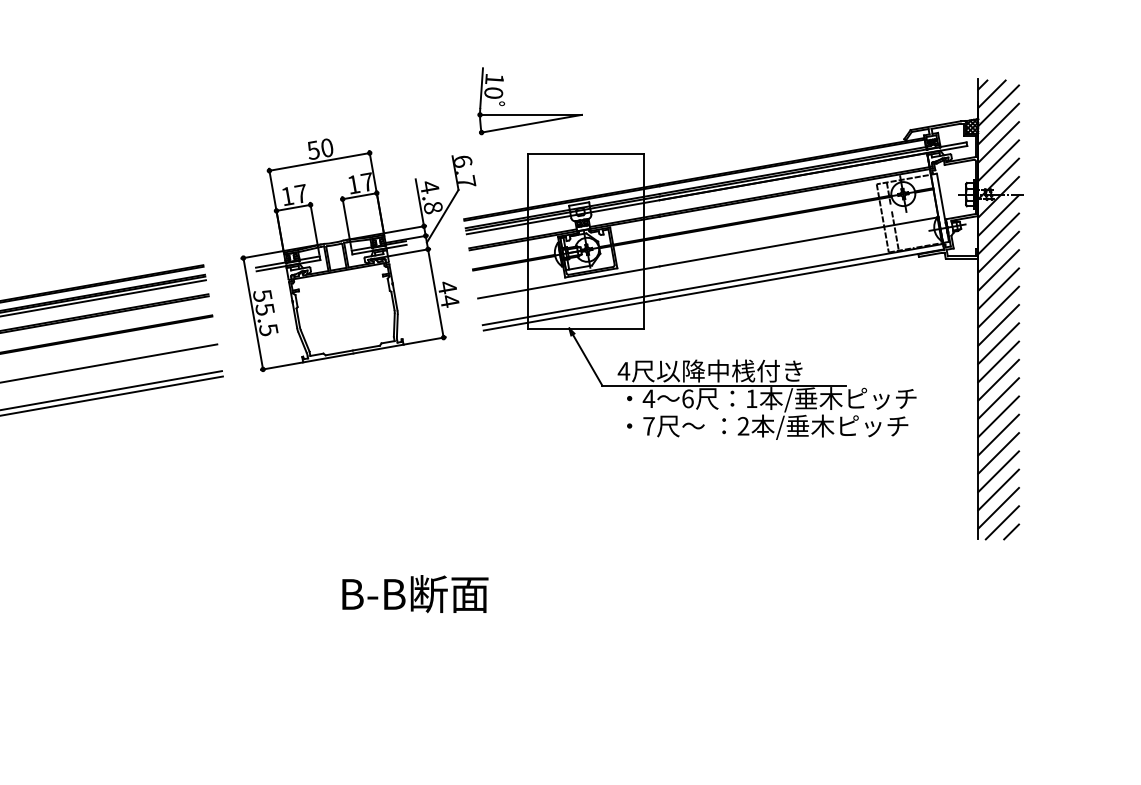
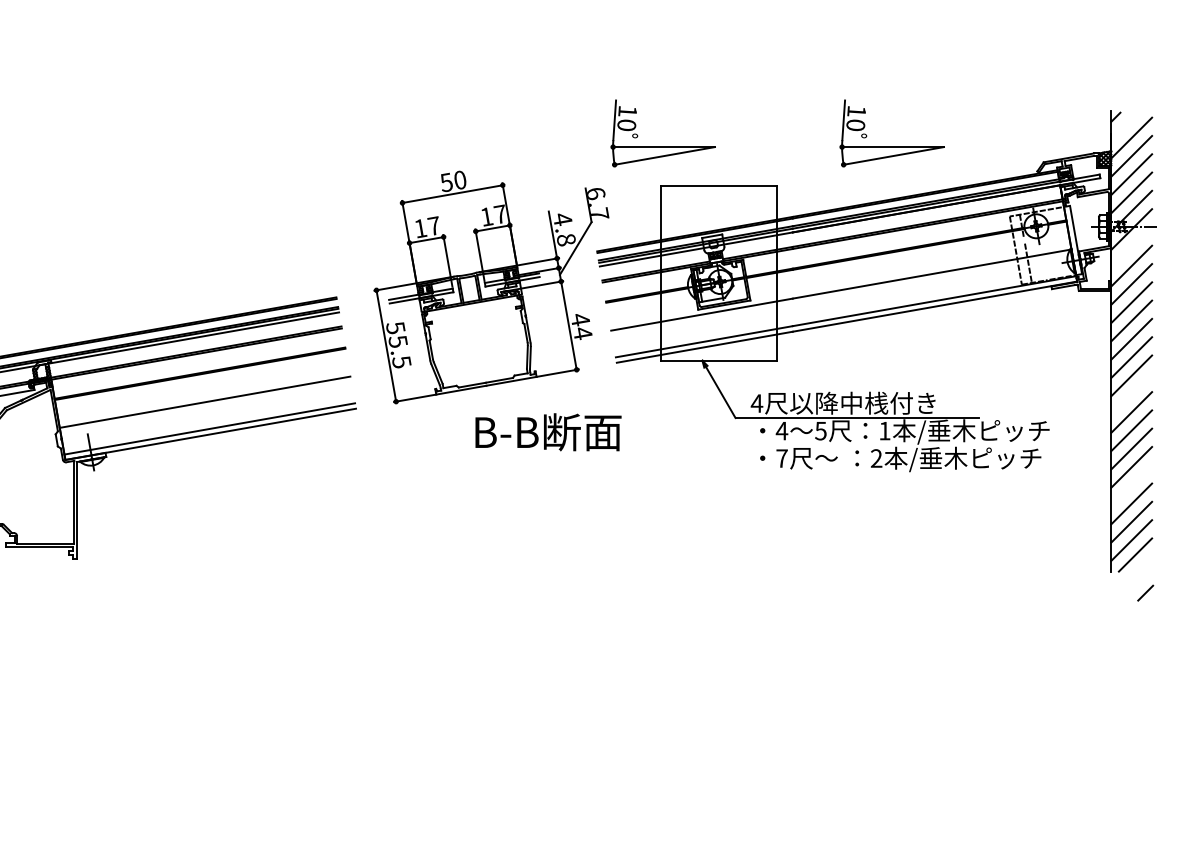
line: (991, 94) -> (1124, 126), removed
part: (758, 114) -> (891, 146), added
line: (998, 215) -> (1131, 247), removed
line: (998, 361) -> (1131, 393), removed
text: (687, 398) -> (820, 430), 6 -> 5
line: (998, 453) -> (1131, 485), removed
line: (1011, 531) -> (1145, 592), moved
text: (415, 594) -> (548, 432), moved

